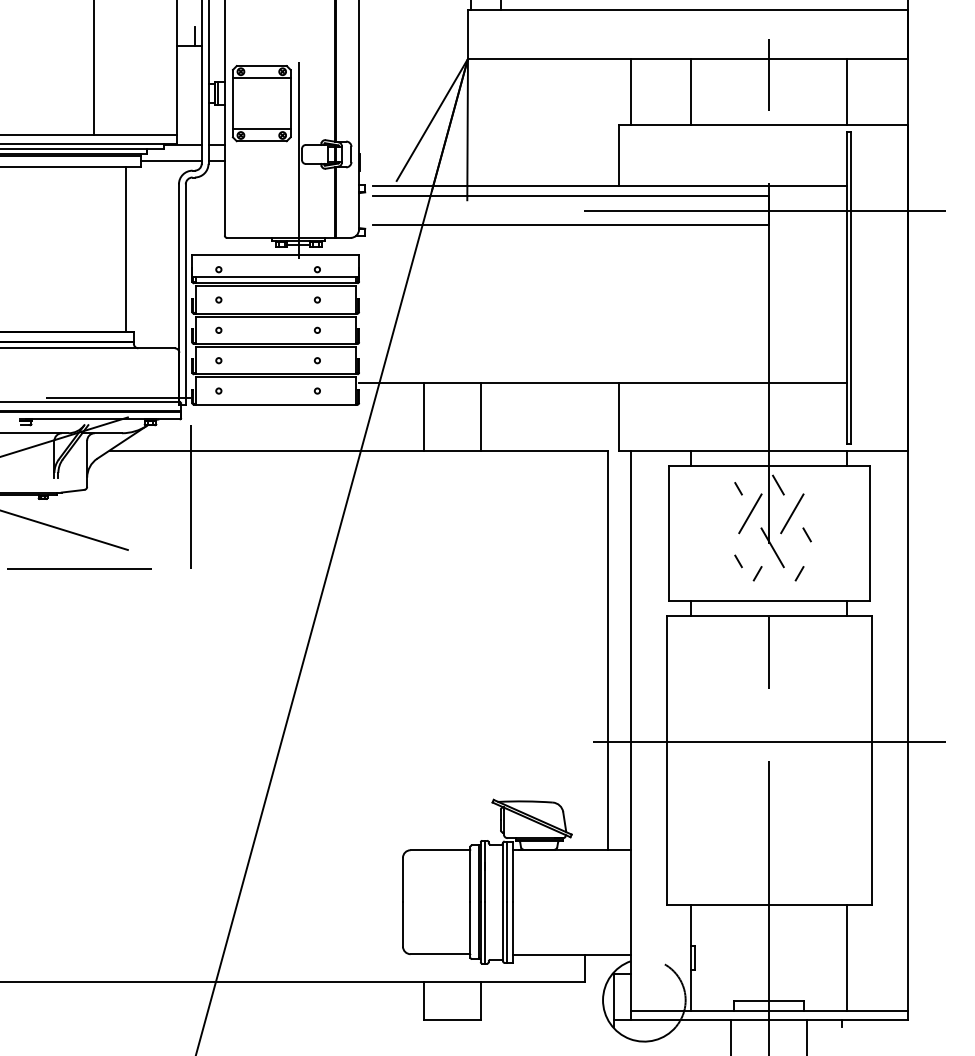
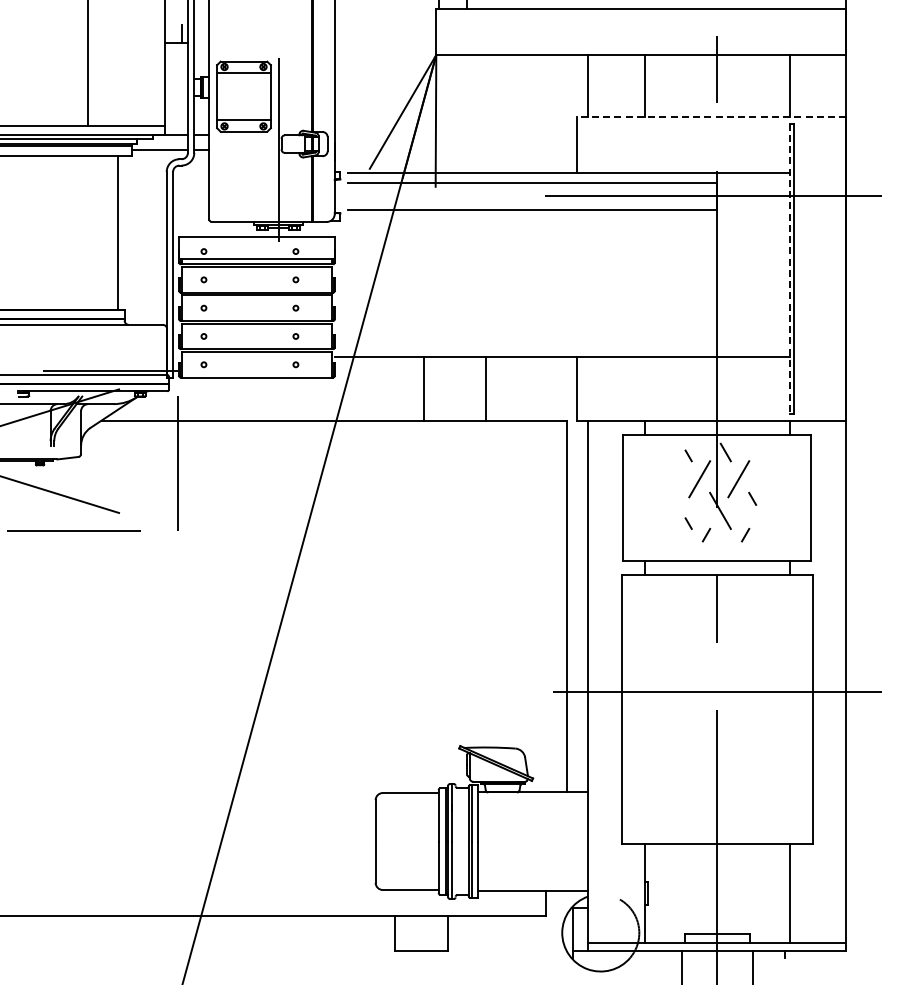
line: (763, 124) -> (711, 116), solid -> dashed
line: (846, 288) -> (789, 269), solid -> dashed
line: (423, 416) -> (423, 388), moved
line: (479, 416) -> (485, 388), moved

